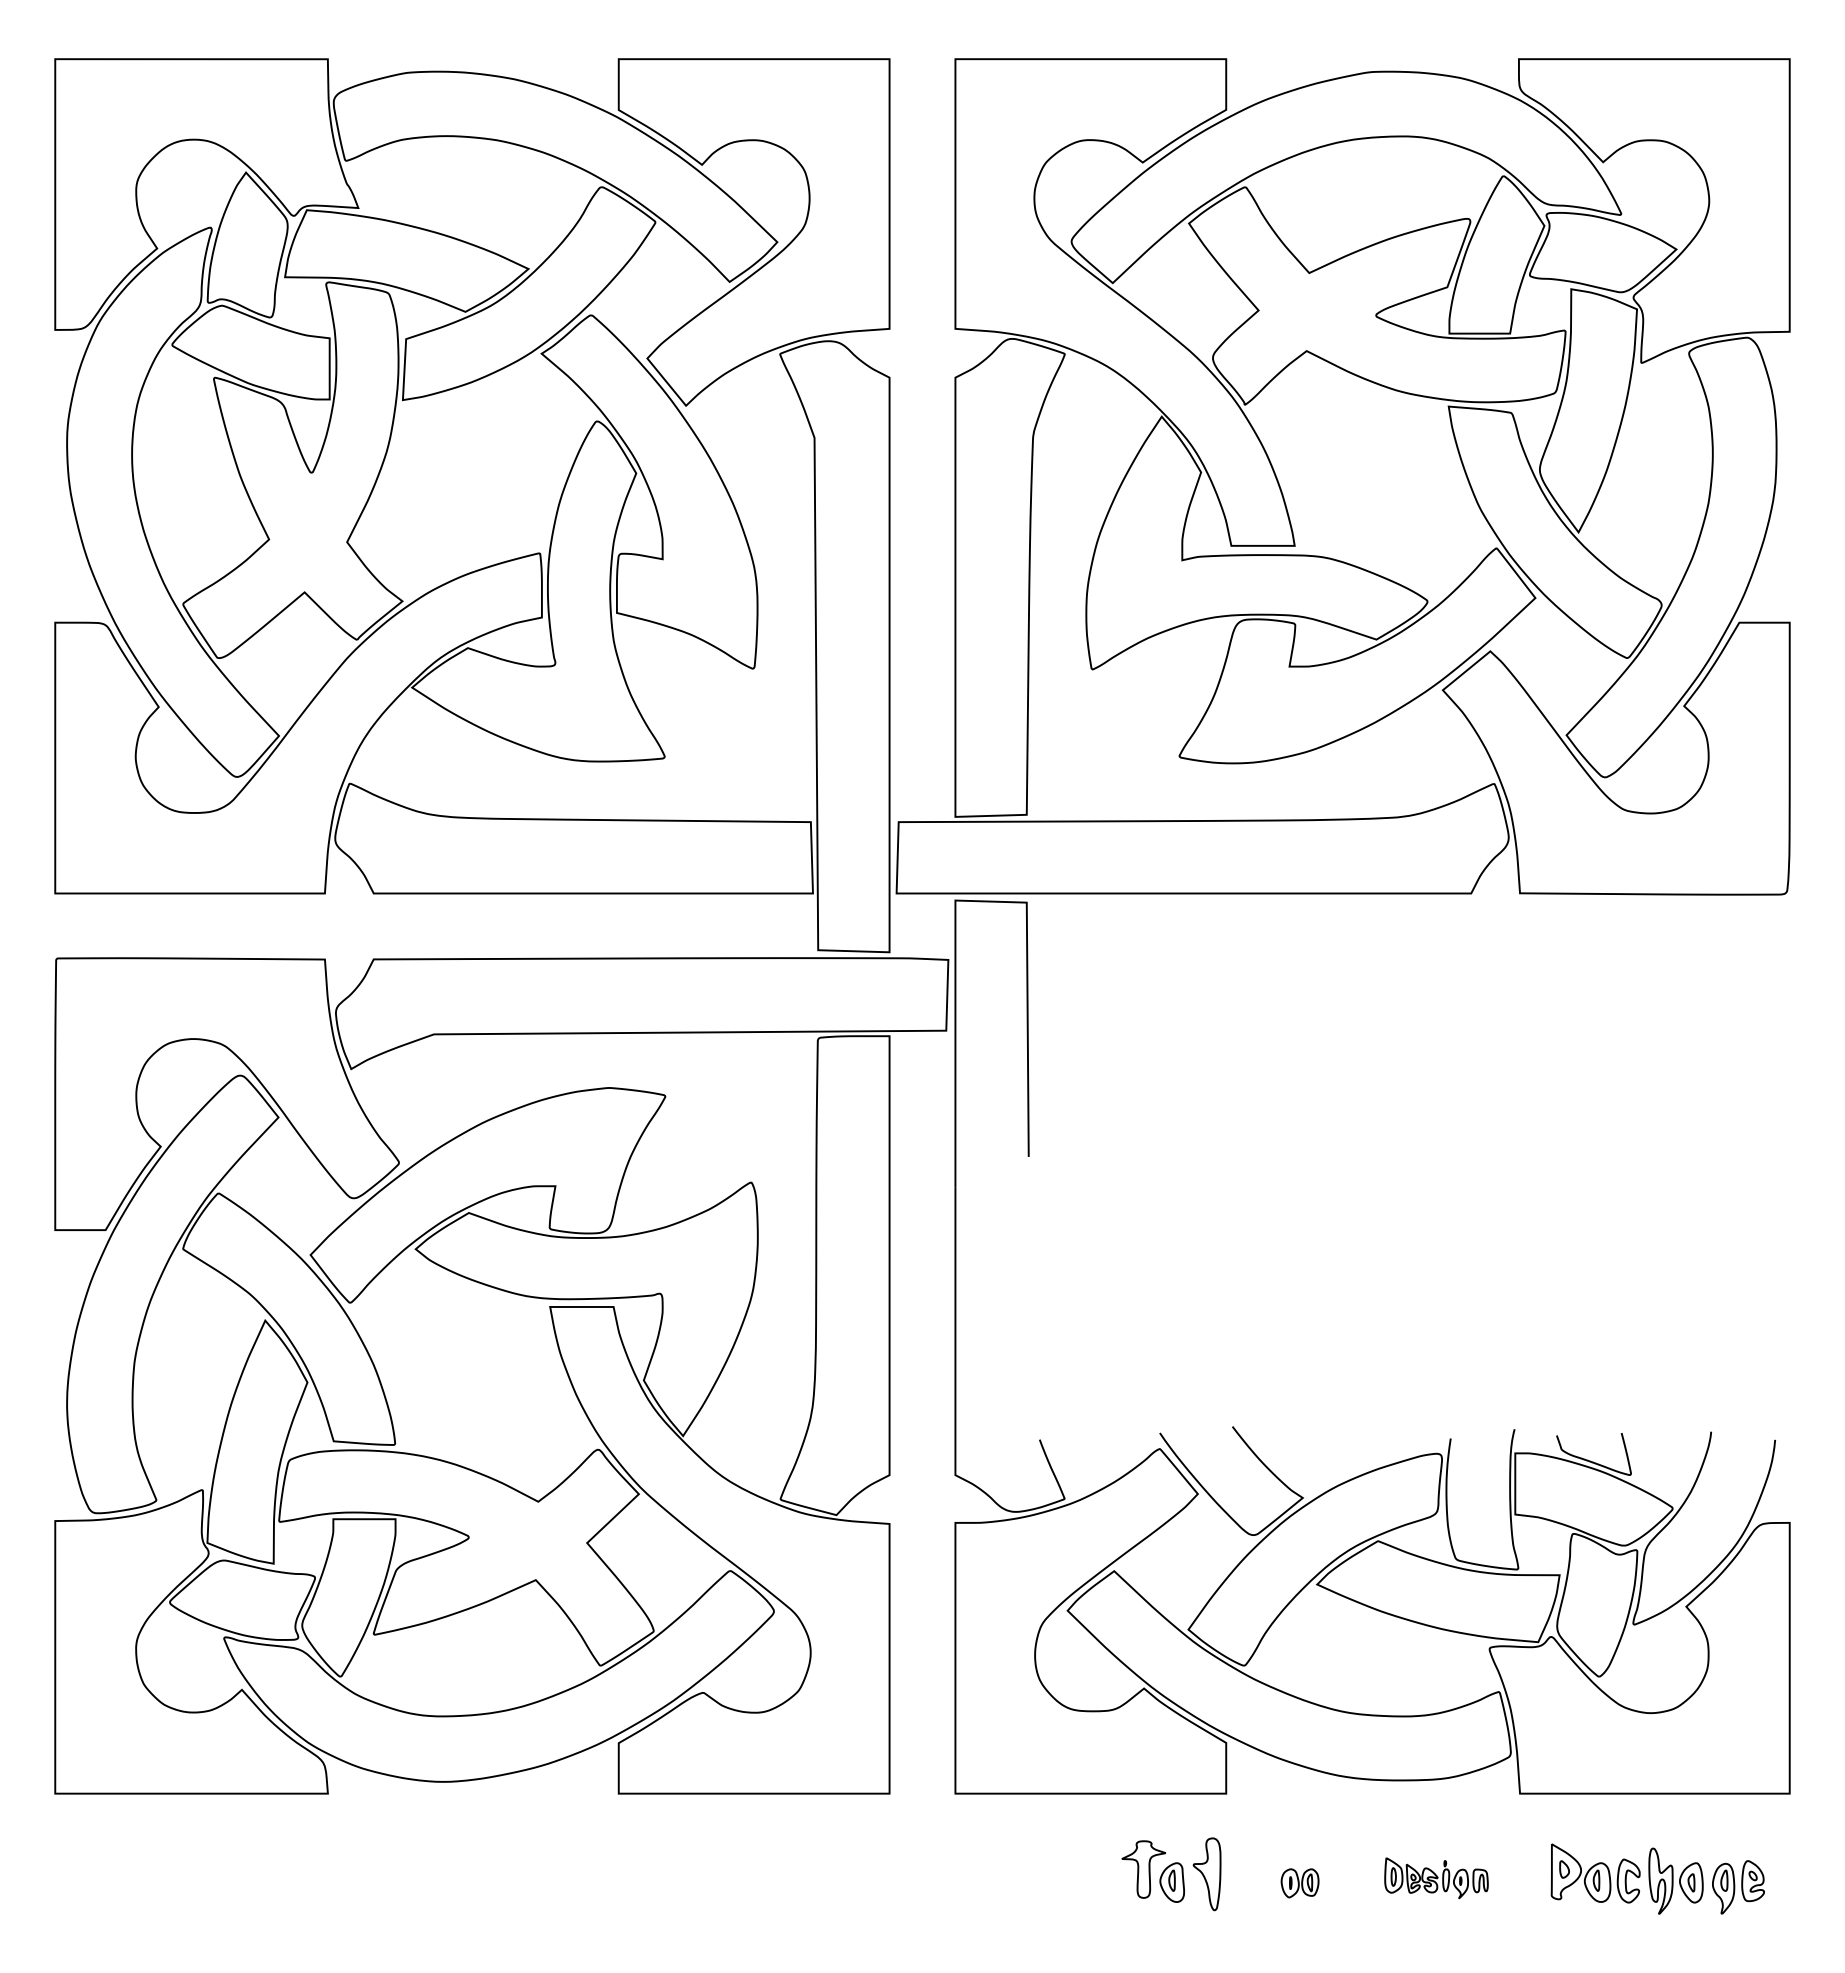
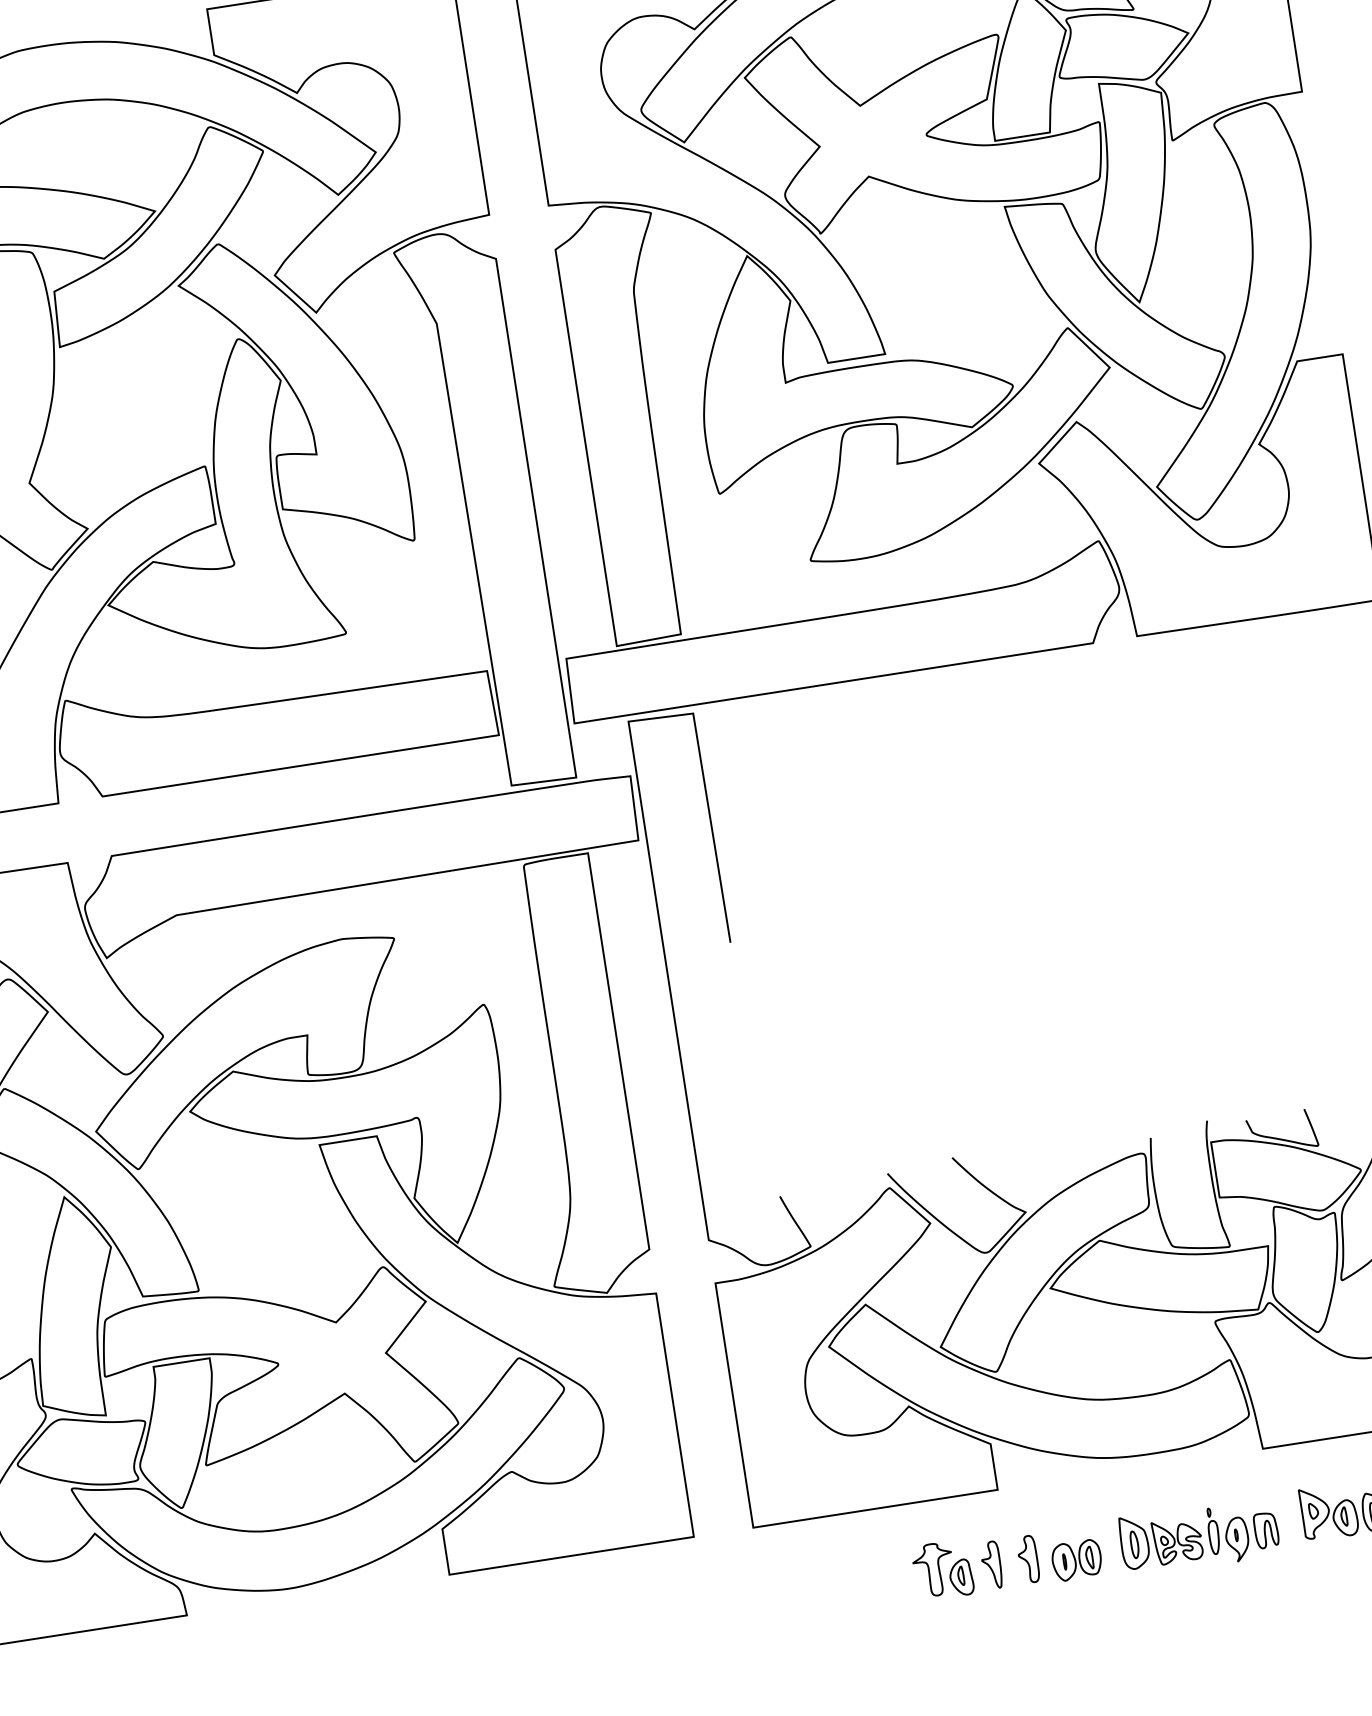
part: (1206, 1873) -> (991, 1564), size x0.71
part: (1247, 1873) -> (1028, 1558), added
part: (1436, 1878) -> (1199, 1537), size x1.67
part: (1299, 1883) -> (1076, 1560), size x1.43

